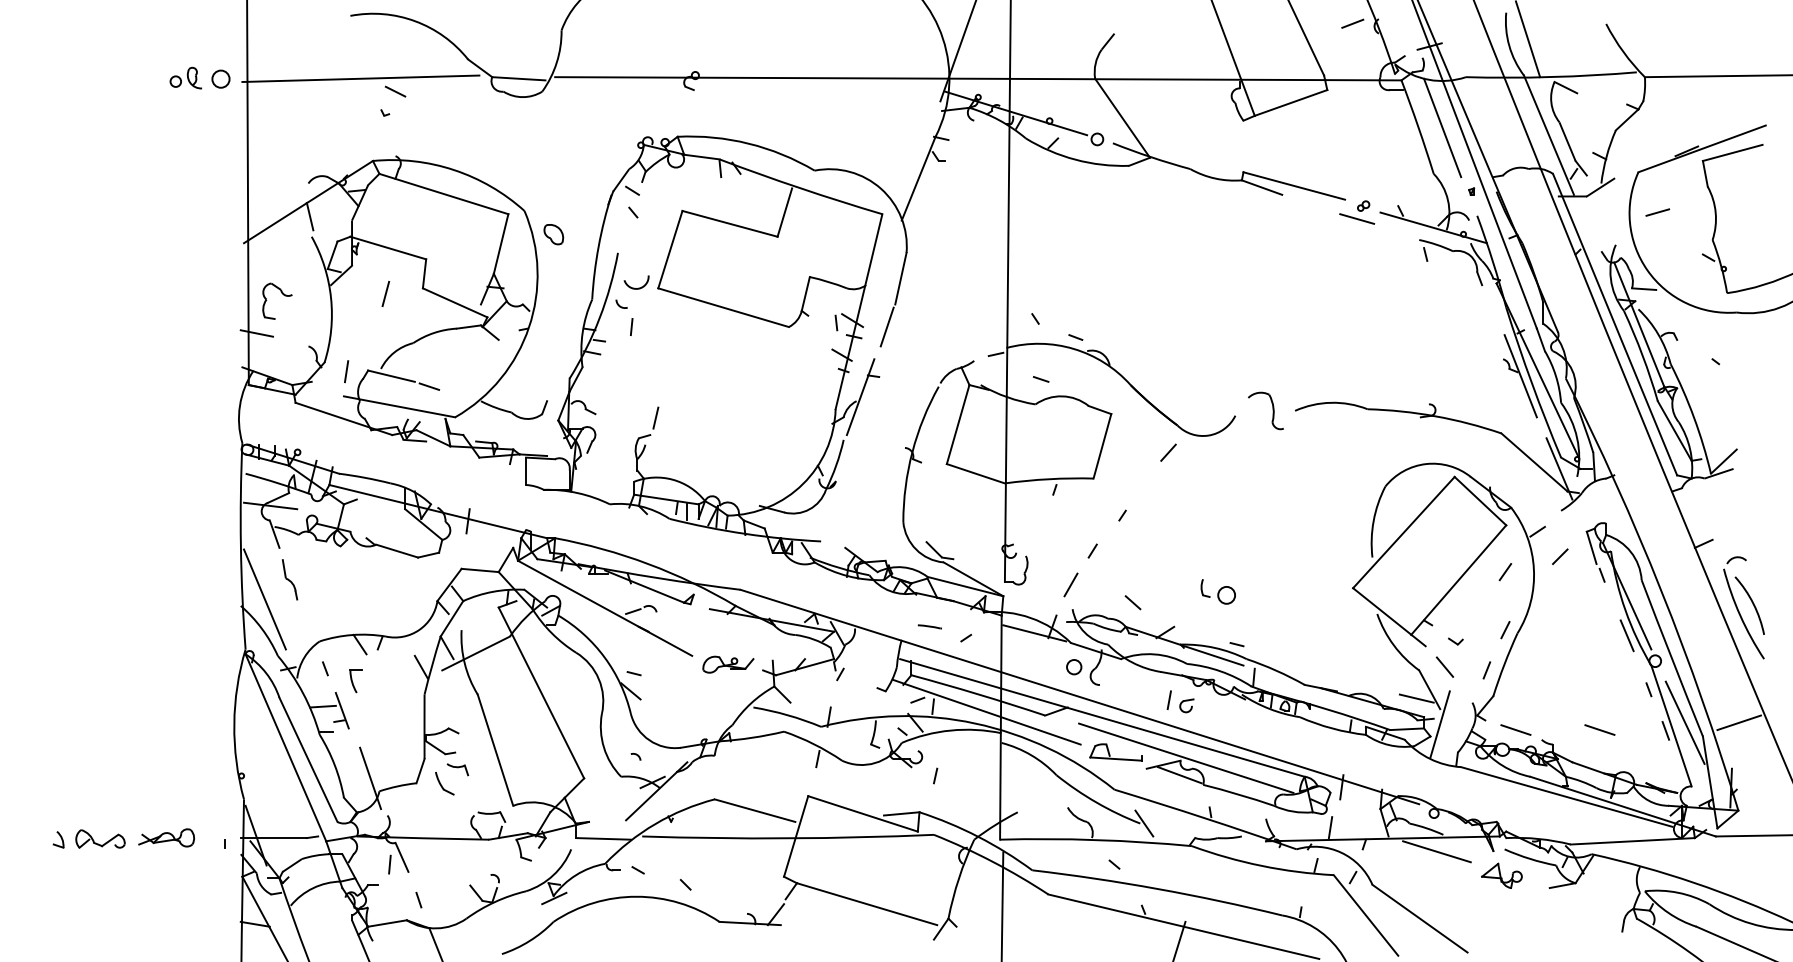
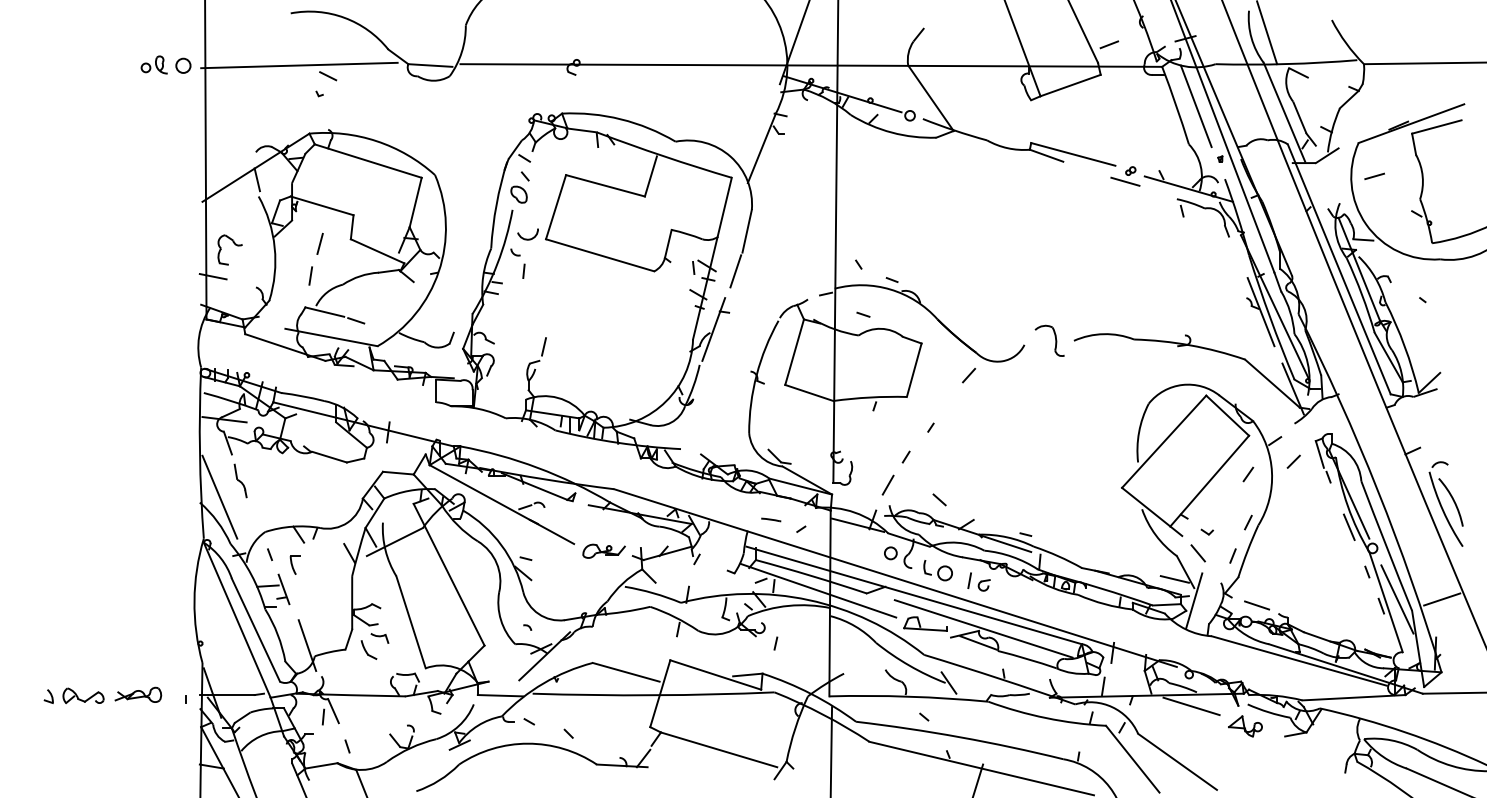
line: (1352, 23) -> (1109, 44), moved
part: (553, 234) -> (518, 194), moved
line: (346, 371) -> (310, 275), moved
part: (1217, 591) -> (937, 570), moved
line: (1599, 729) -> (1326, 605), removed

